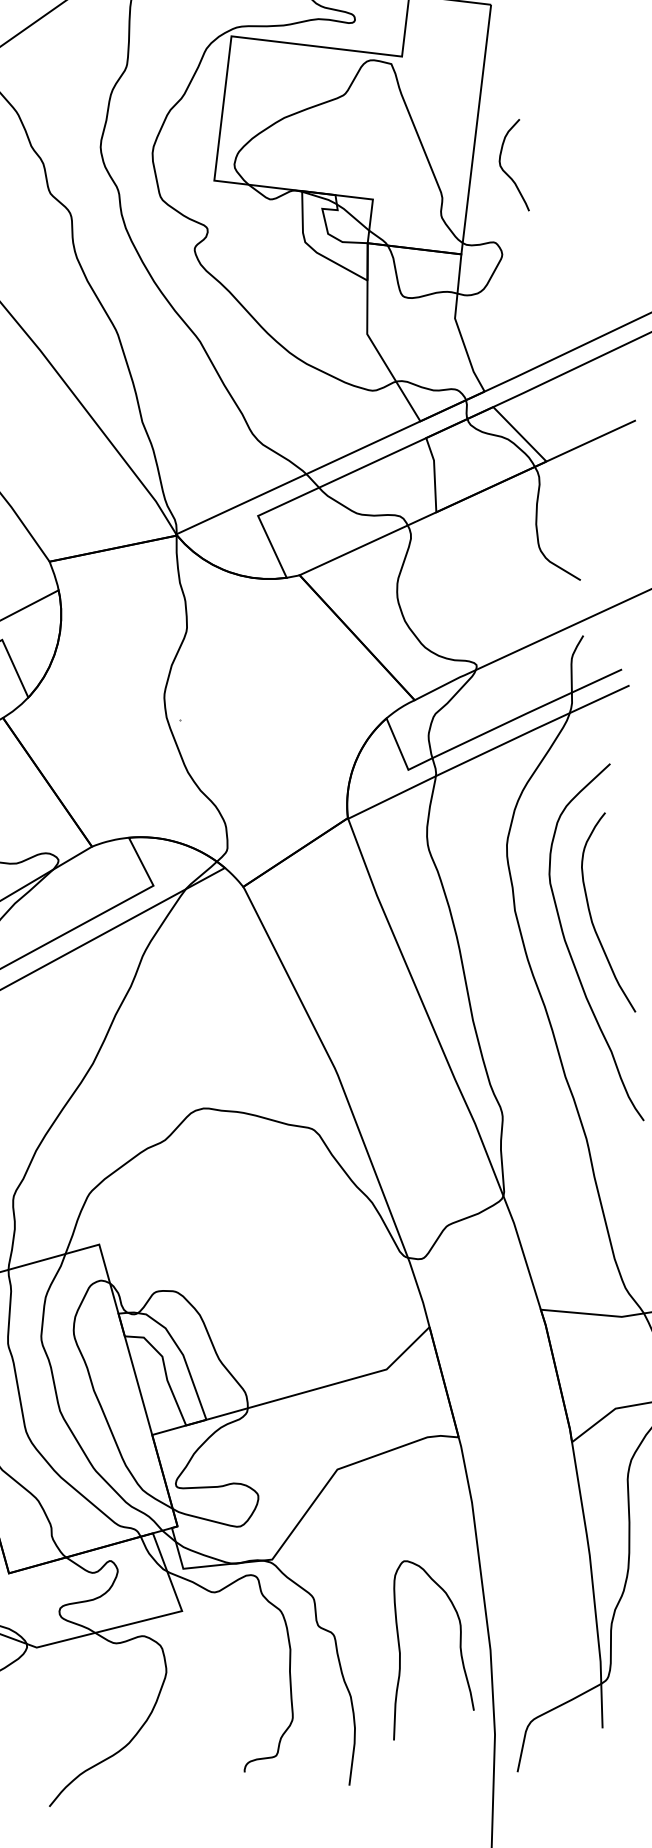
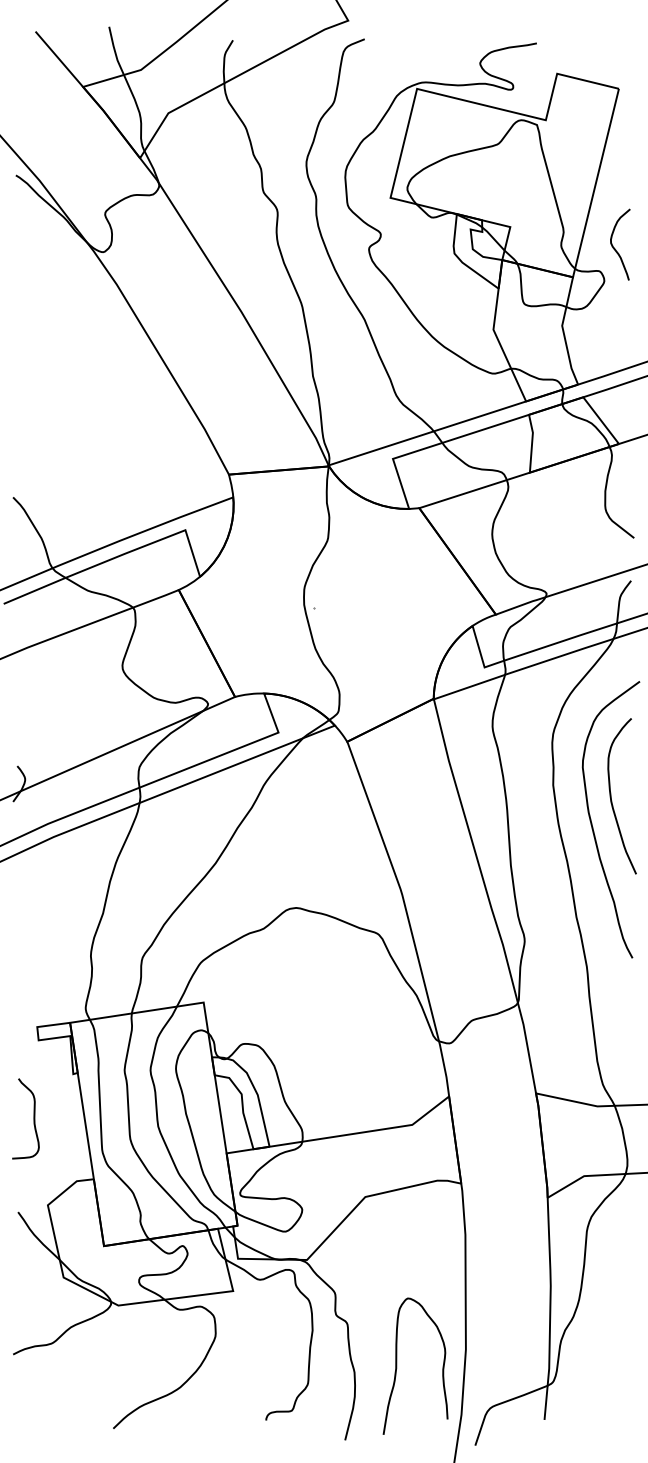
curve: (506, 172) -> (615, 248), moved
curve: (401, 1649) -> (397, 1365), moved

